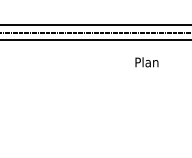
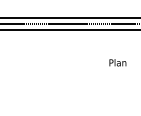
text: (146, 61) -> (117, 62), moved

